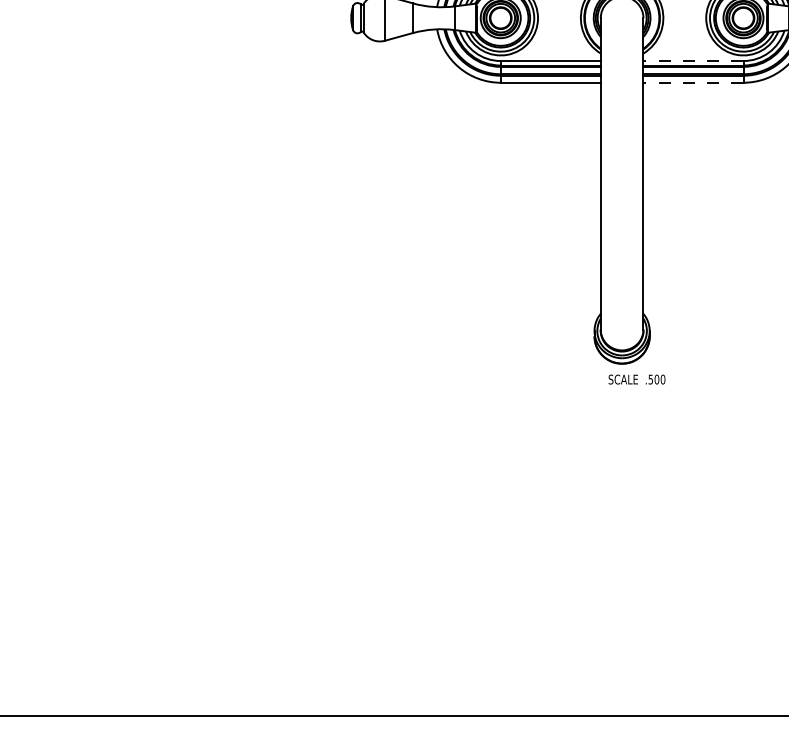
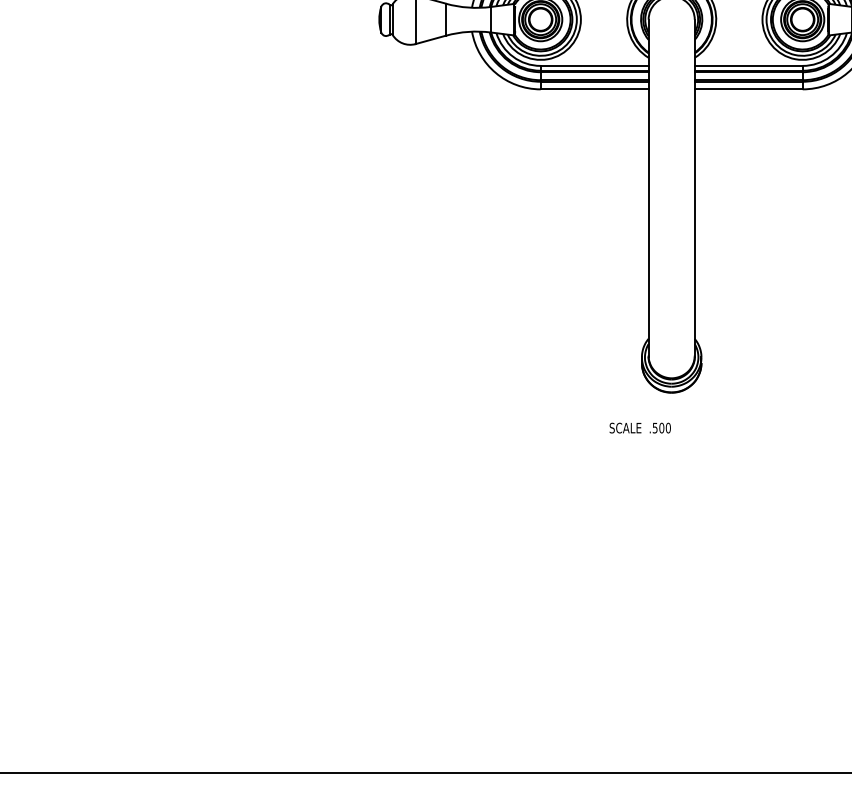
line: (692, 61) -> (747, 66), dashed -> solid
line: (692, 82) -> (747, 89), dashed -> solid
text: (636, 379) -> (639, 428), moved

